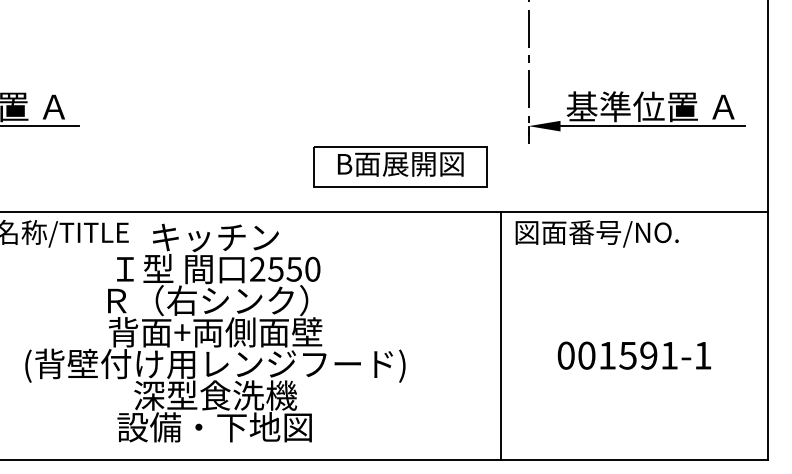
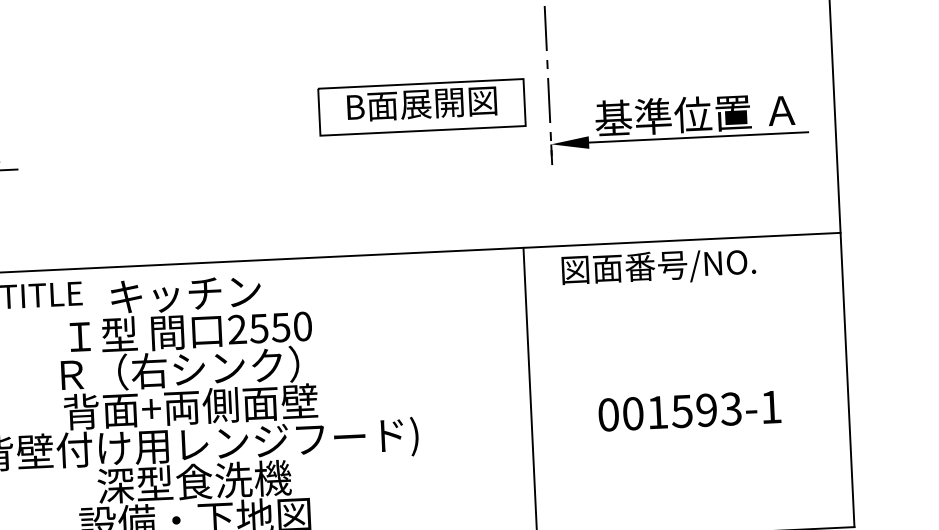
part: (400, 166) -> (421, 106), moved
text: (596, 233) -> (658, 267), moved
text: (668, 355) -> (730, 408), 001591-1 -> 001593-1

